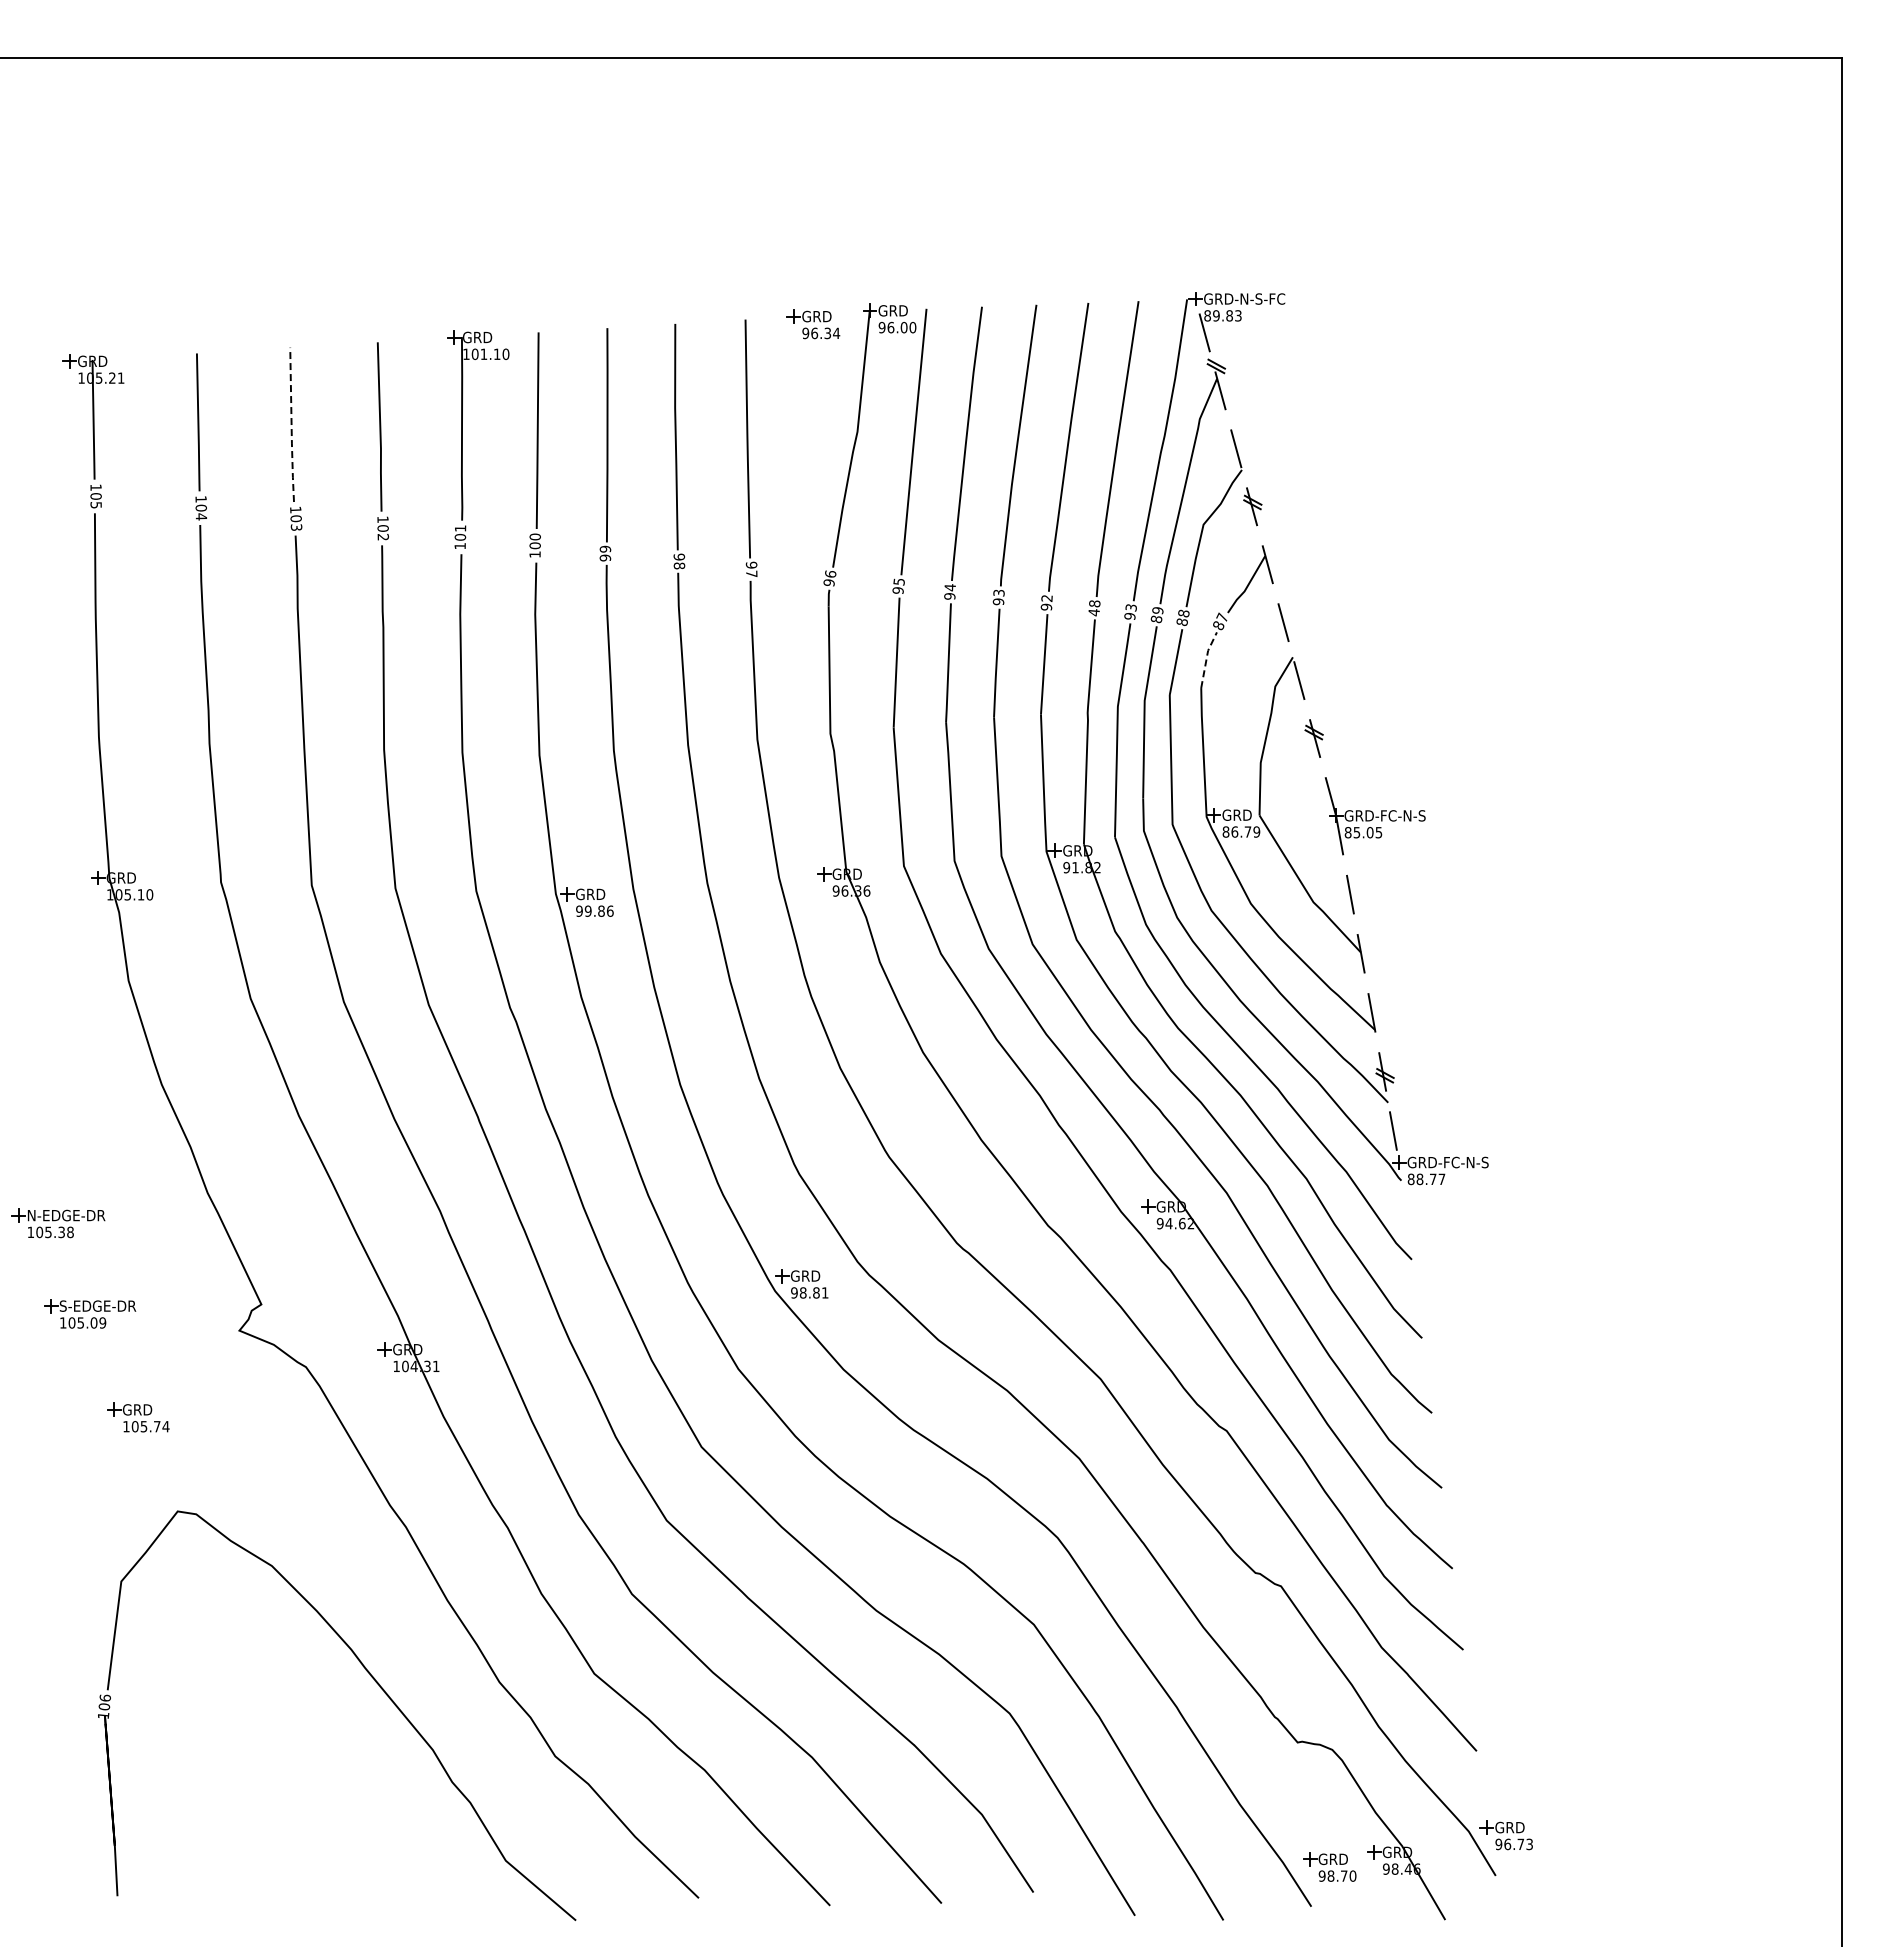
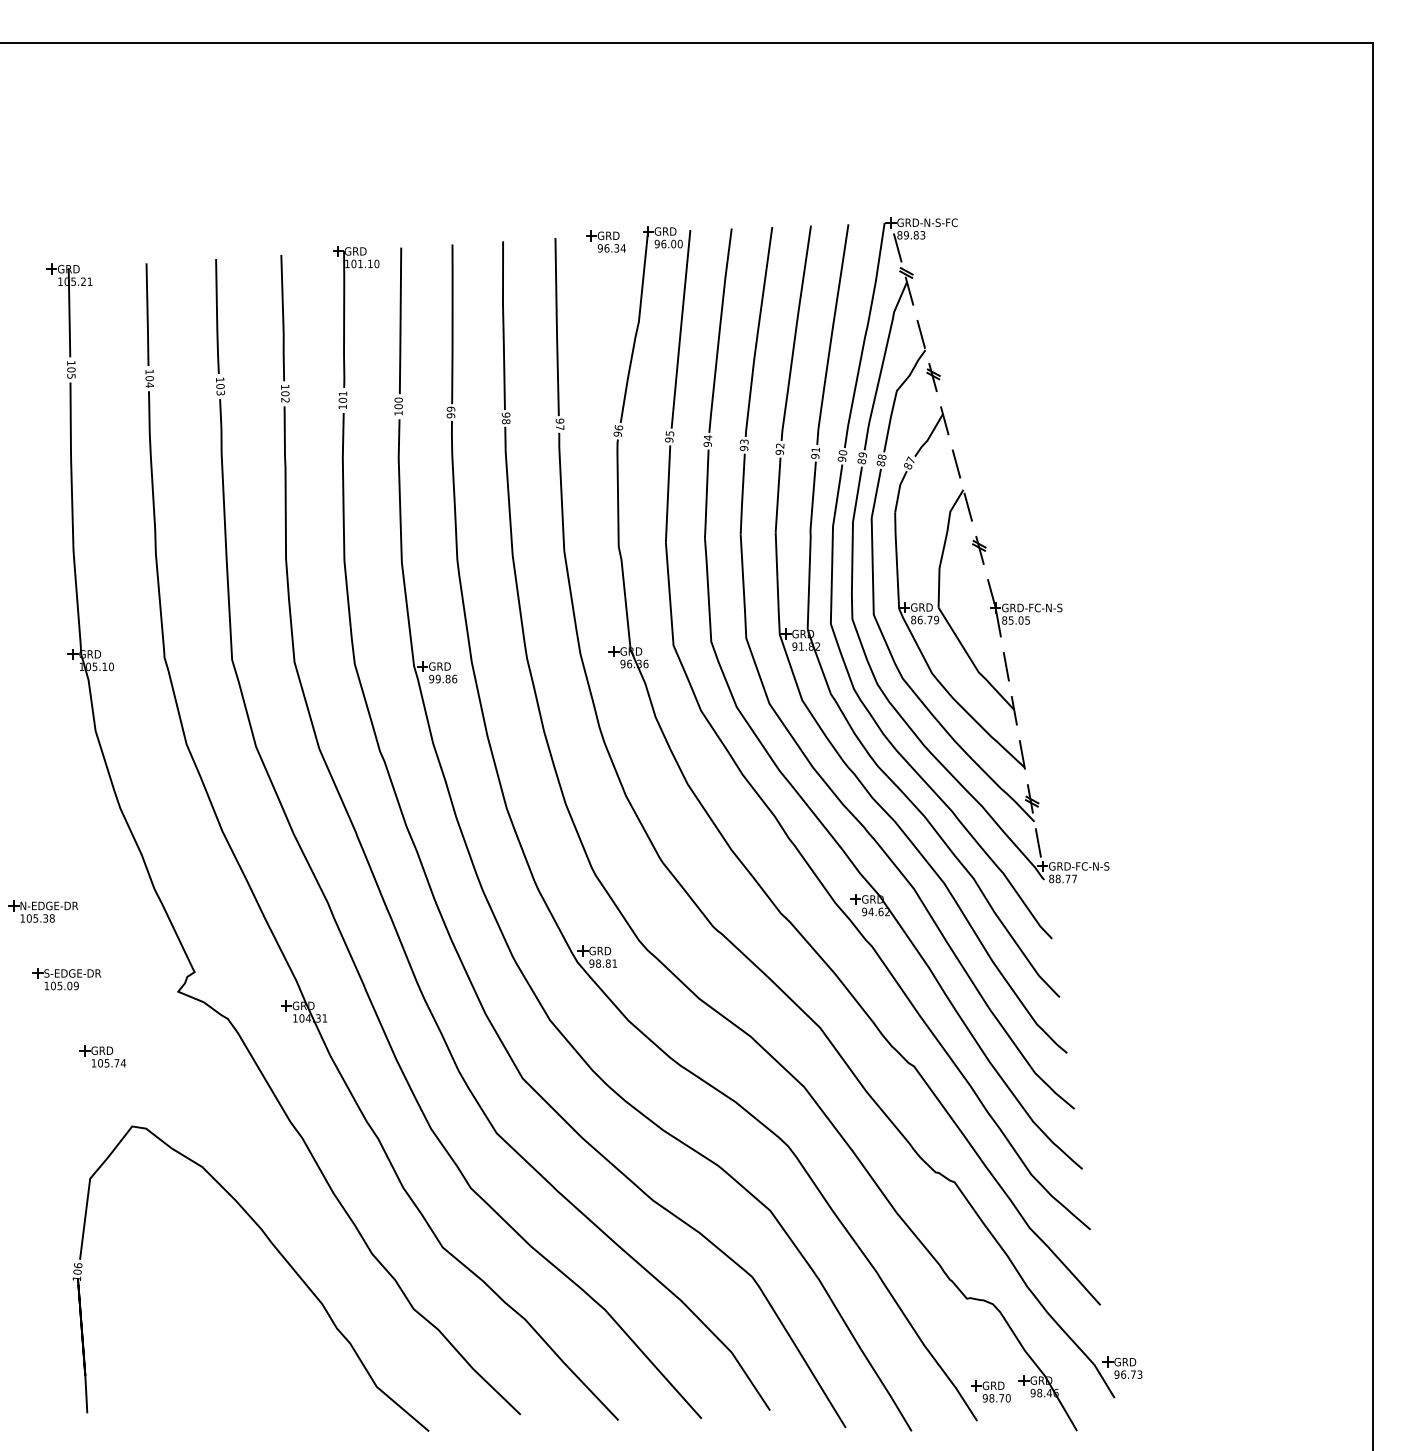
line: (291, 426) -> (217, 317), dashed -> solid
text: (1130, 607) -> (842, 452), 93 -> 90
text: (1094, 608) -> (815, 453), 48 -> 91
line: (1206, 658) -> (899, 490), dashed -> solid

